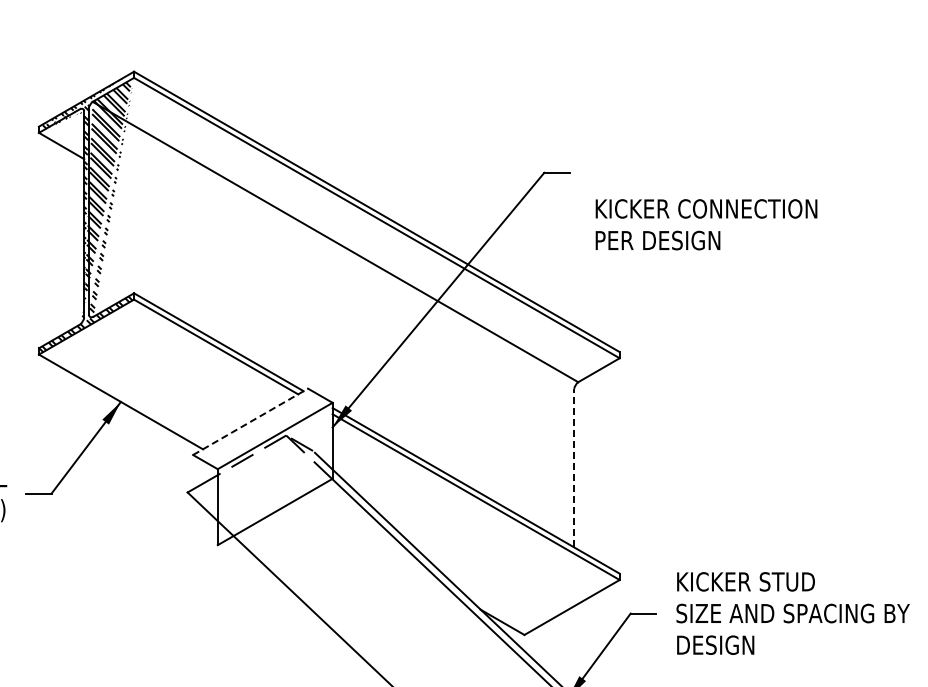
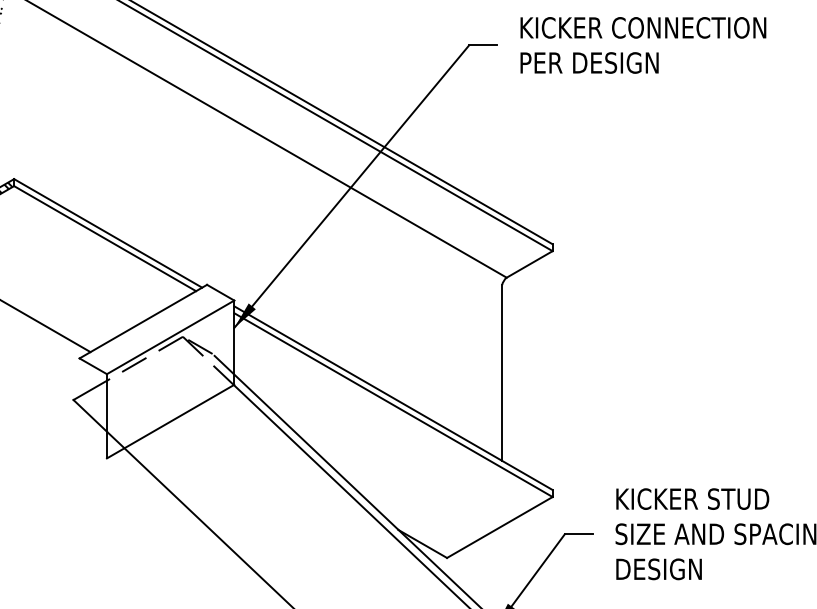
text: (706, 224) -> (643, 45), moved
line: (251, 421) -> (144, 321), dashed -> solid
line: (574, 467) -> (502, 372), dashed -> solid

